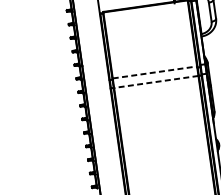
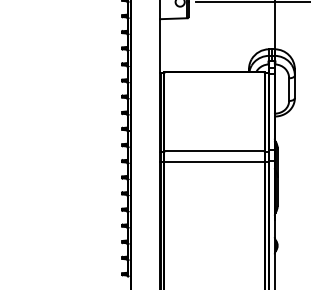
line: (155, 72) -> (215, 150), dashed -> solid
line: (156, 82) -> (214, 162), dashed -> solid

